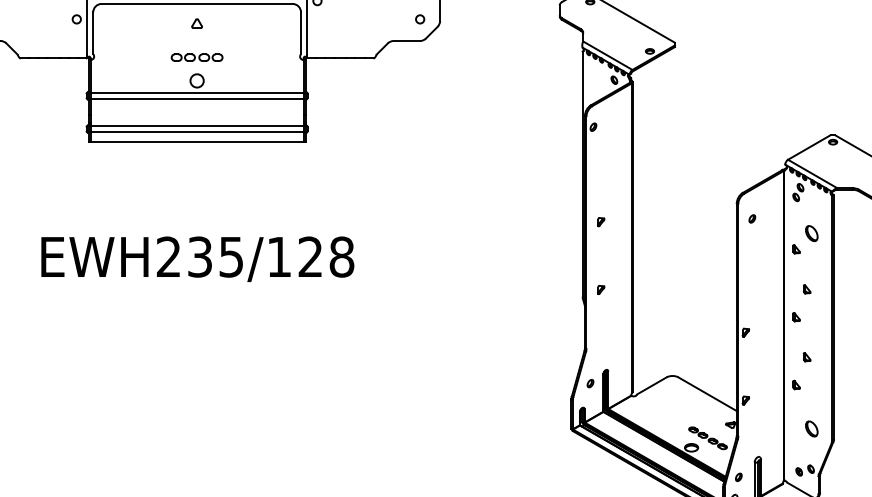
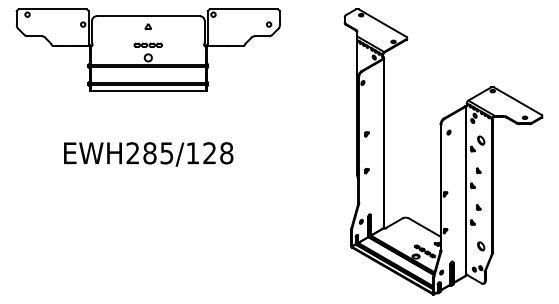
text: (199, 257) -> (149, 153), EWH235/128 -> EWH285/128

